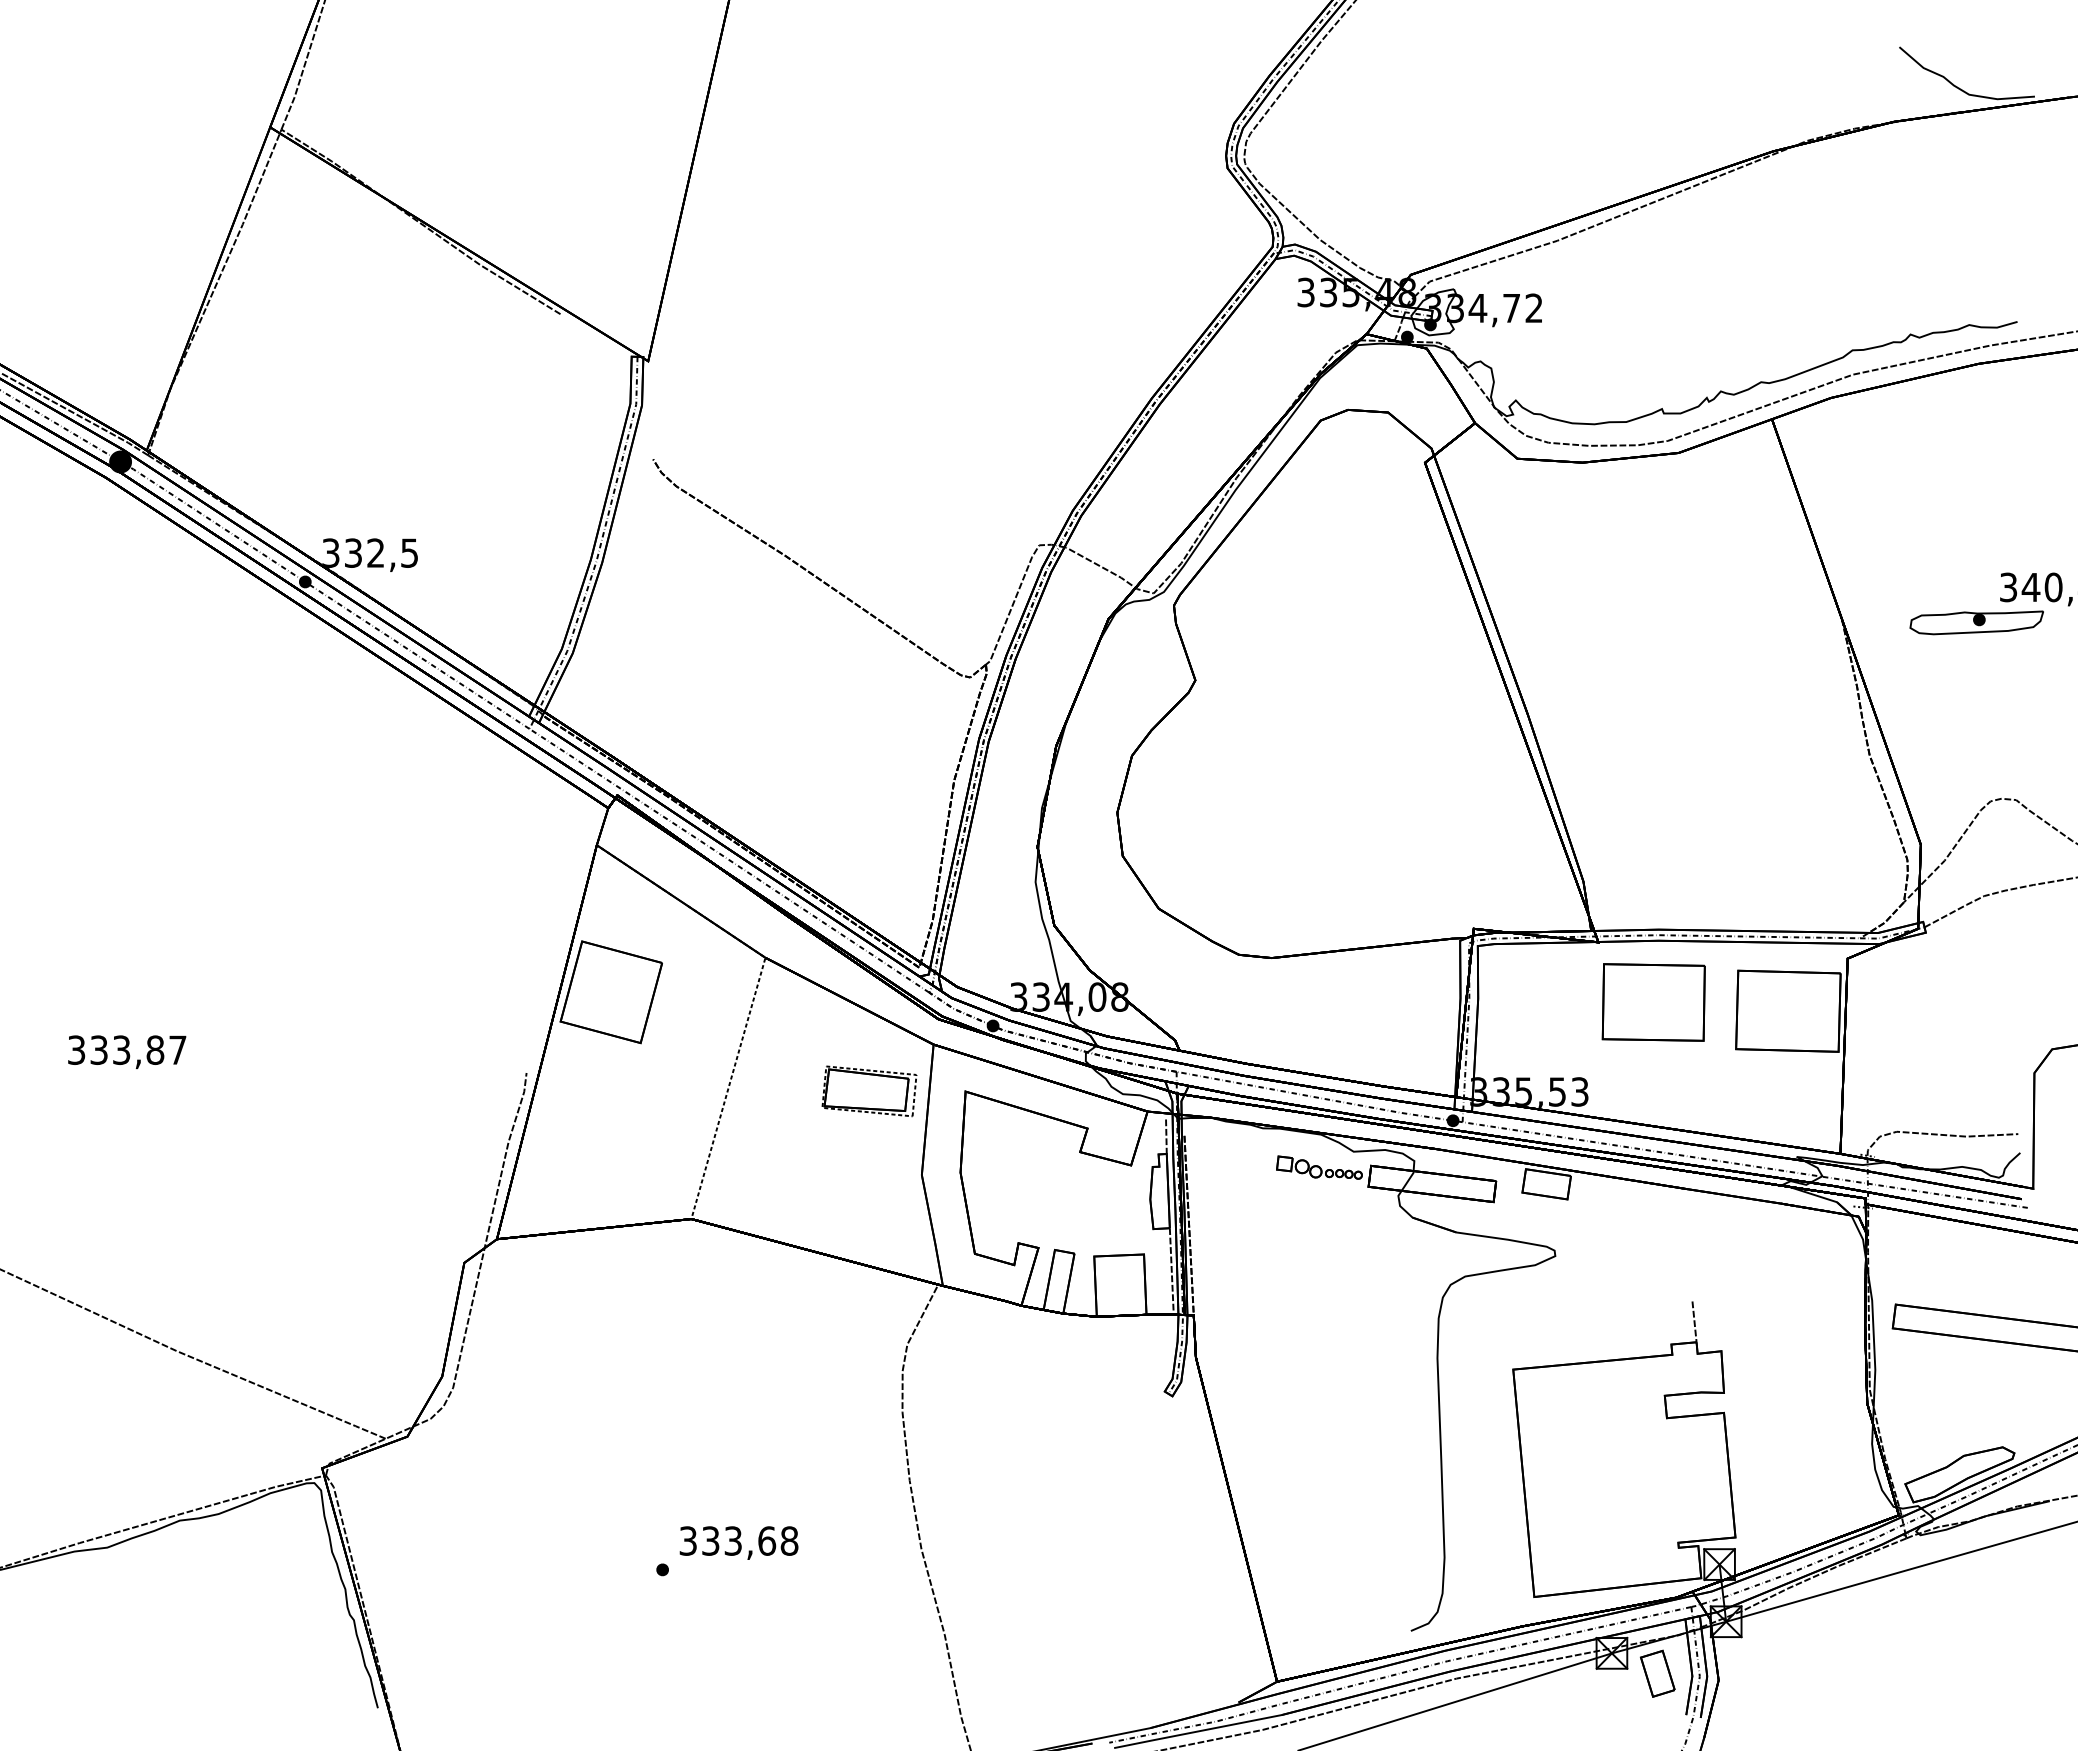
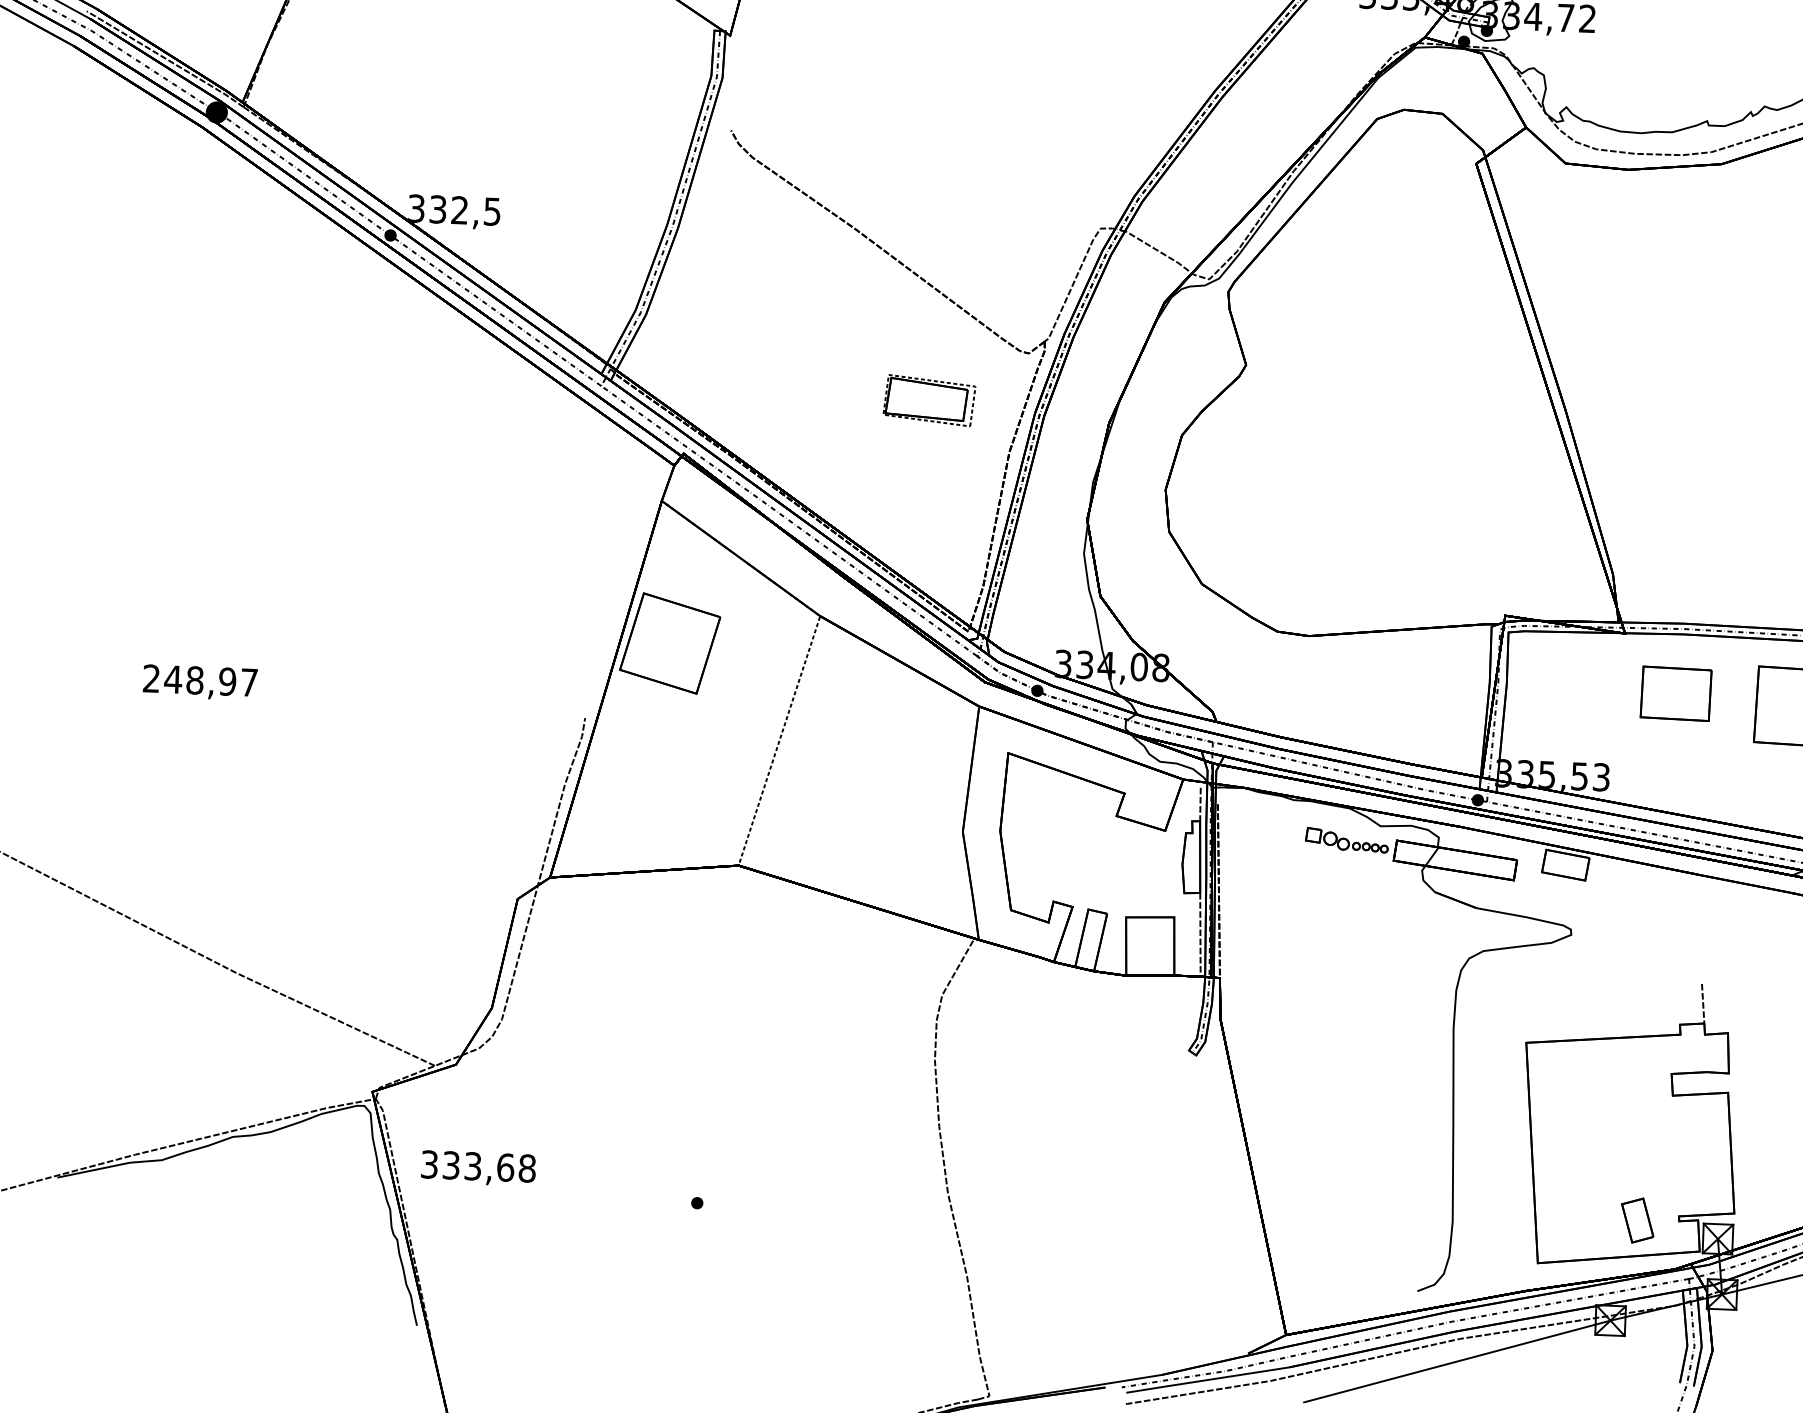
part: (1653, 1002) -> (1675, 693), size x0.7
text: (116, 1049) -> (190, 679), 333,87 -> 248,97
part: (869, 1091) -> (929, 400), moved
text: (738, 1542) -> (478, 1167), moved
part: (1657, 1673) -> (1637, 1220), moved

